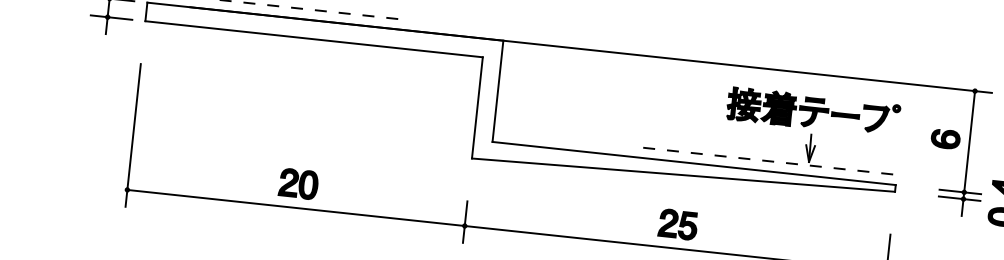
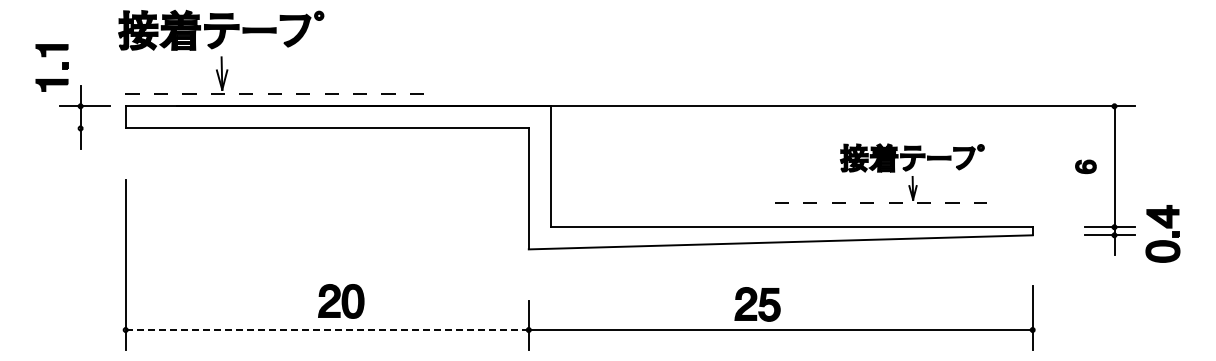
line: (111, 17) -> (85, 128), removed
part: (772, 126) -> (879, 173), size x0.7
part: (945, 138) -> (1085, 166), size x0.6
part: (298, 184) -> (341, 301), moved
line: (296, 208) -> (327, 330), solid -> dashed
part: (678, 224) -> (757, 304), moved

